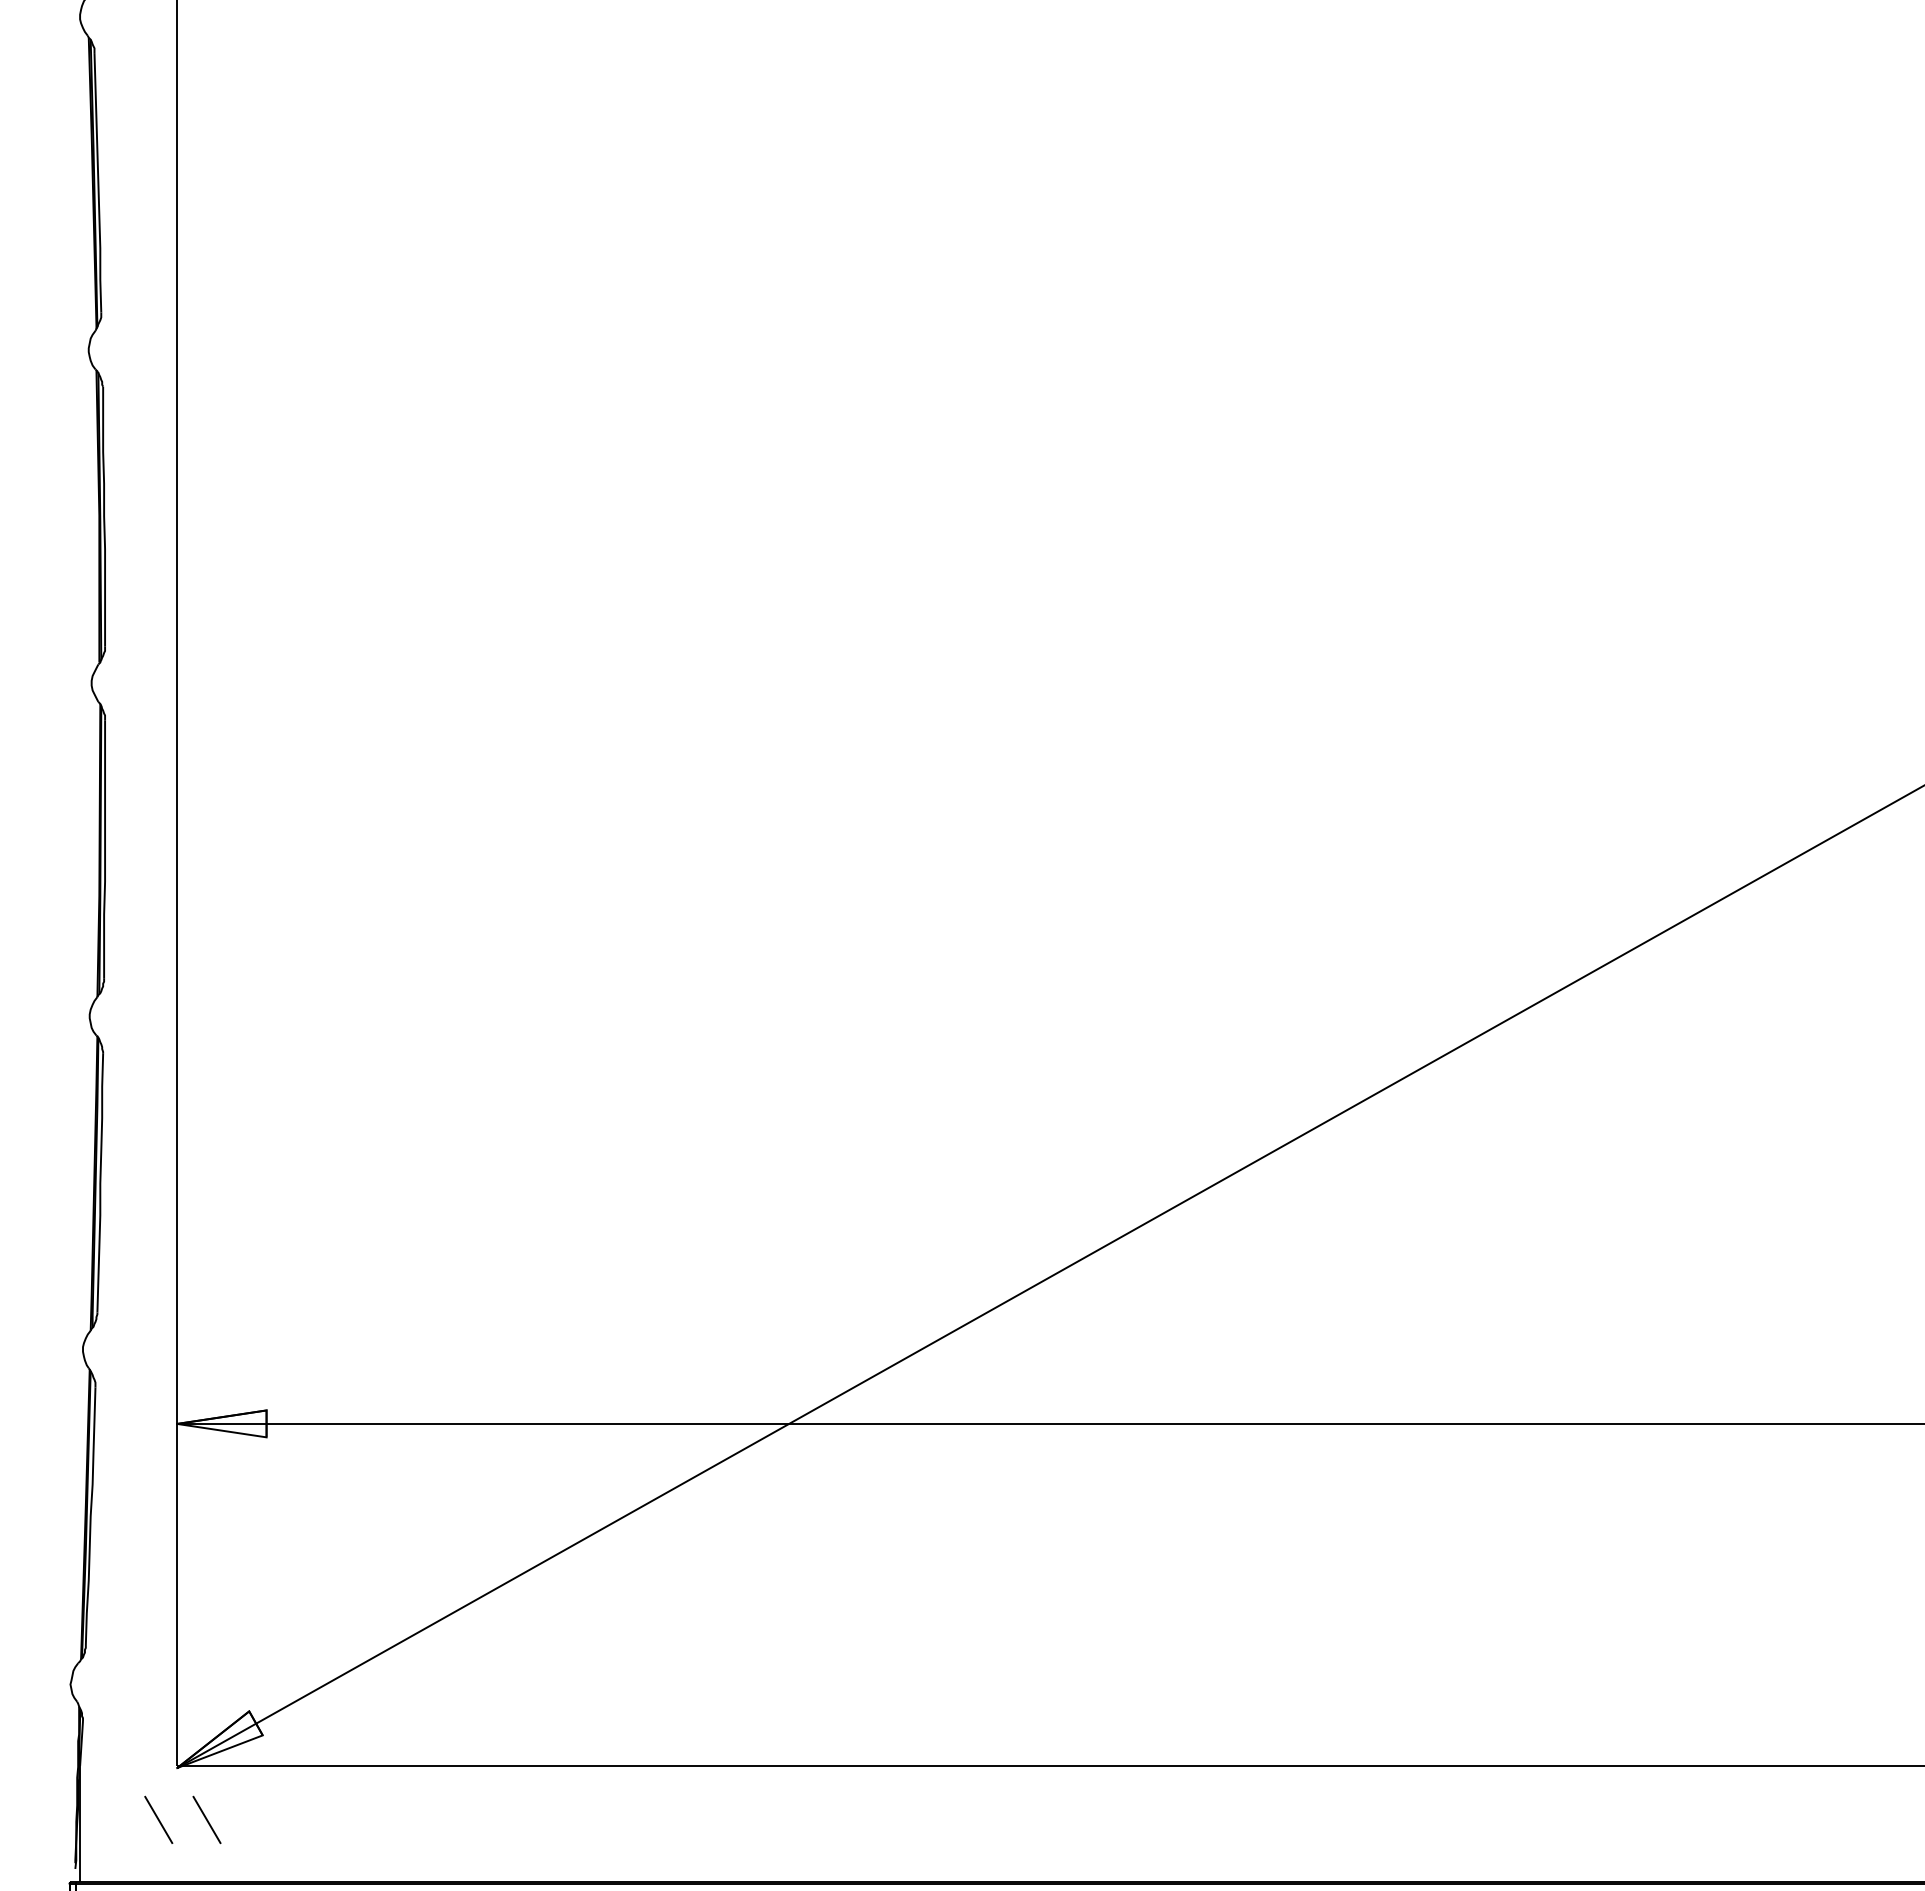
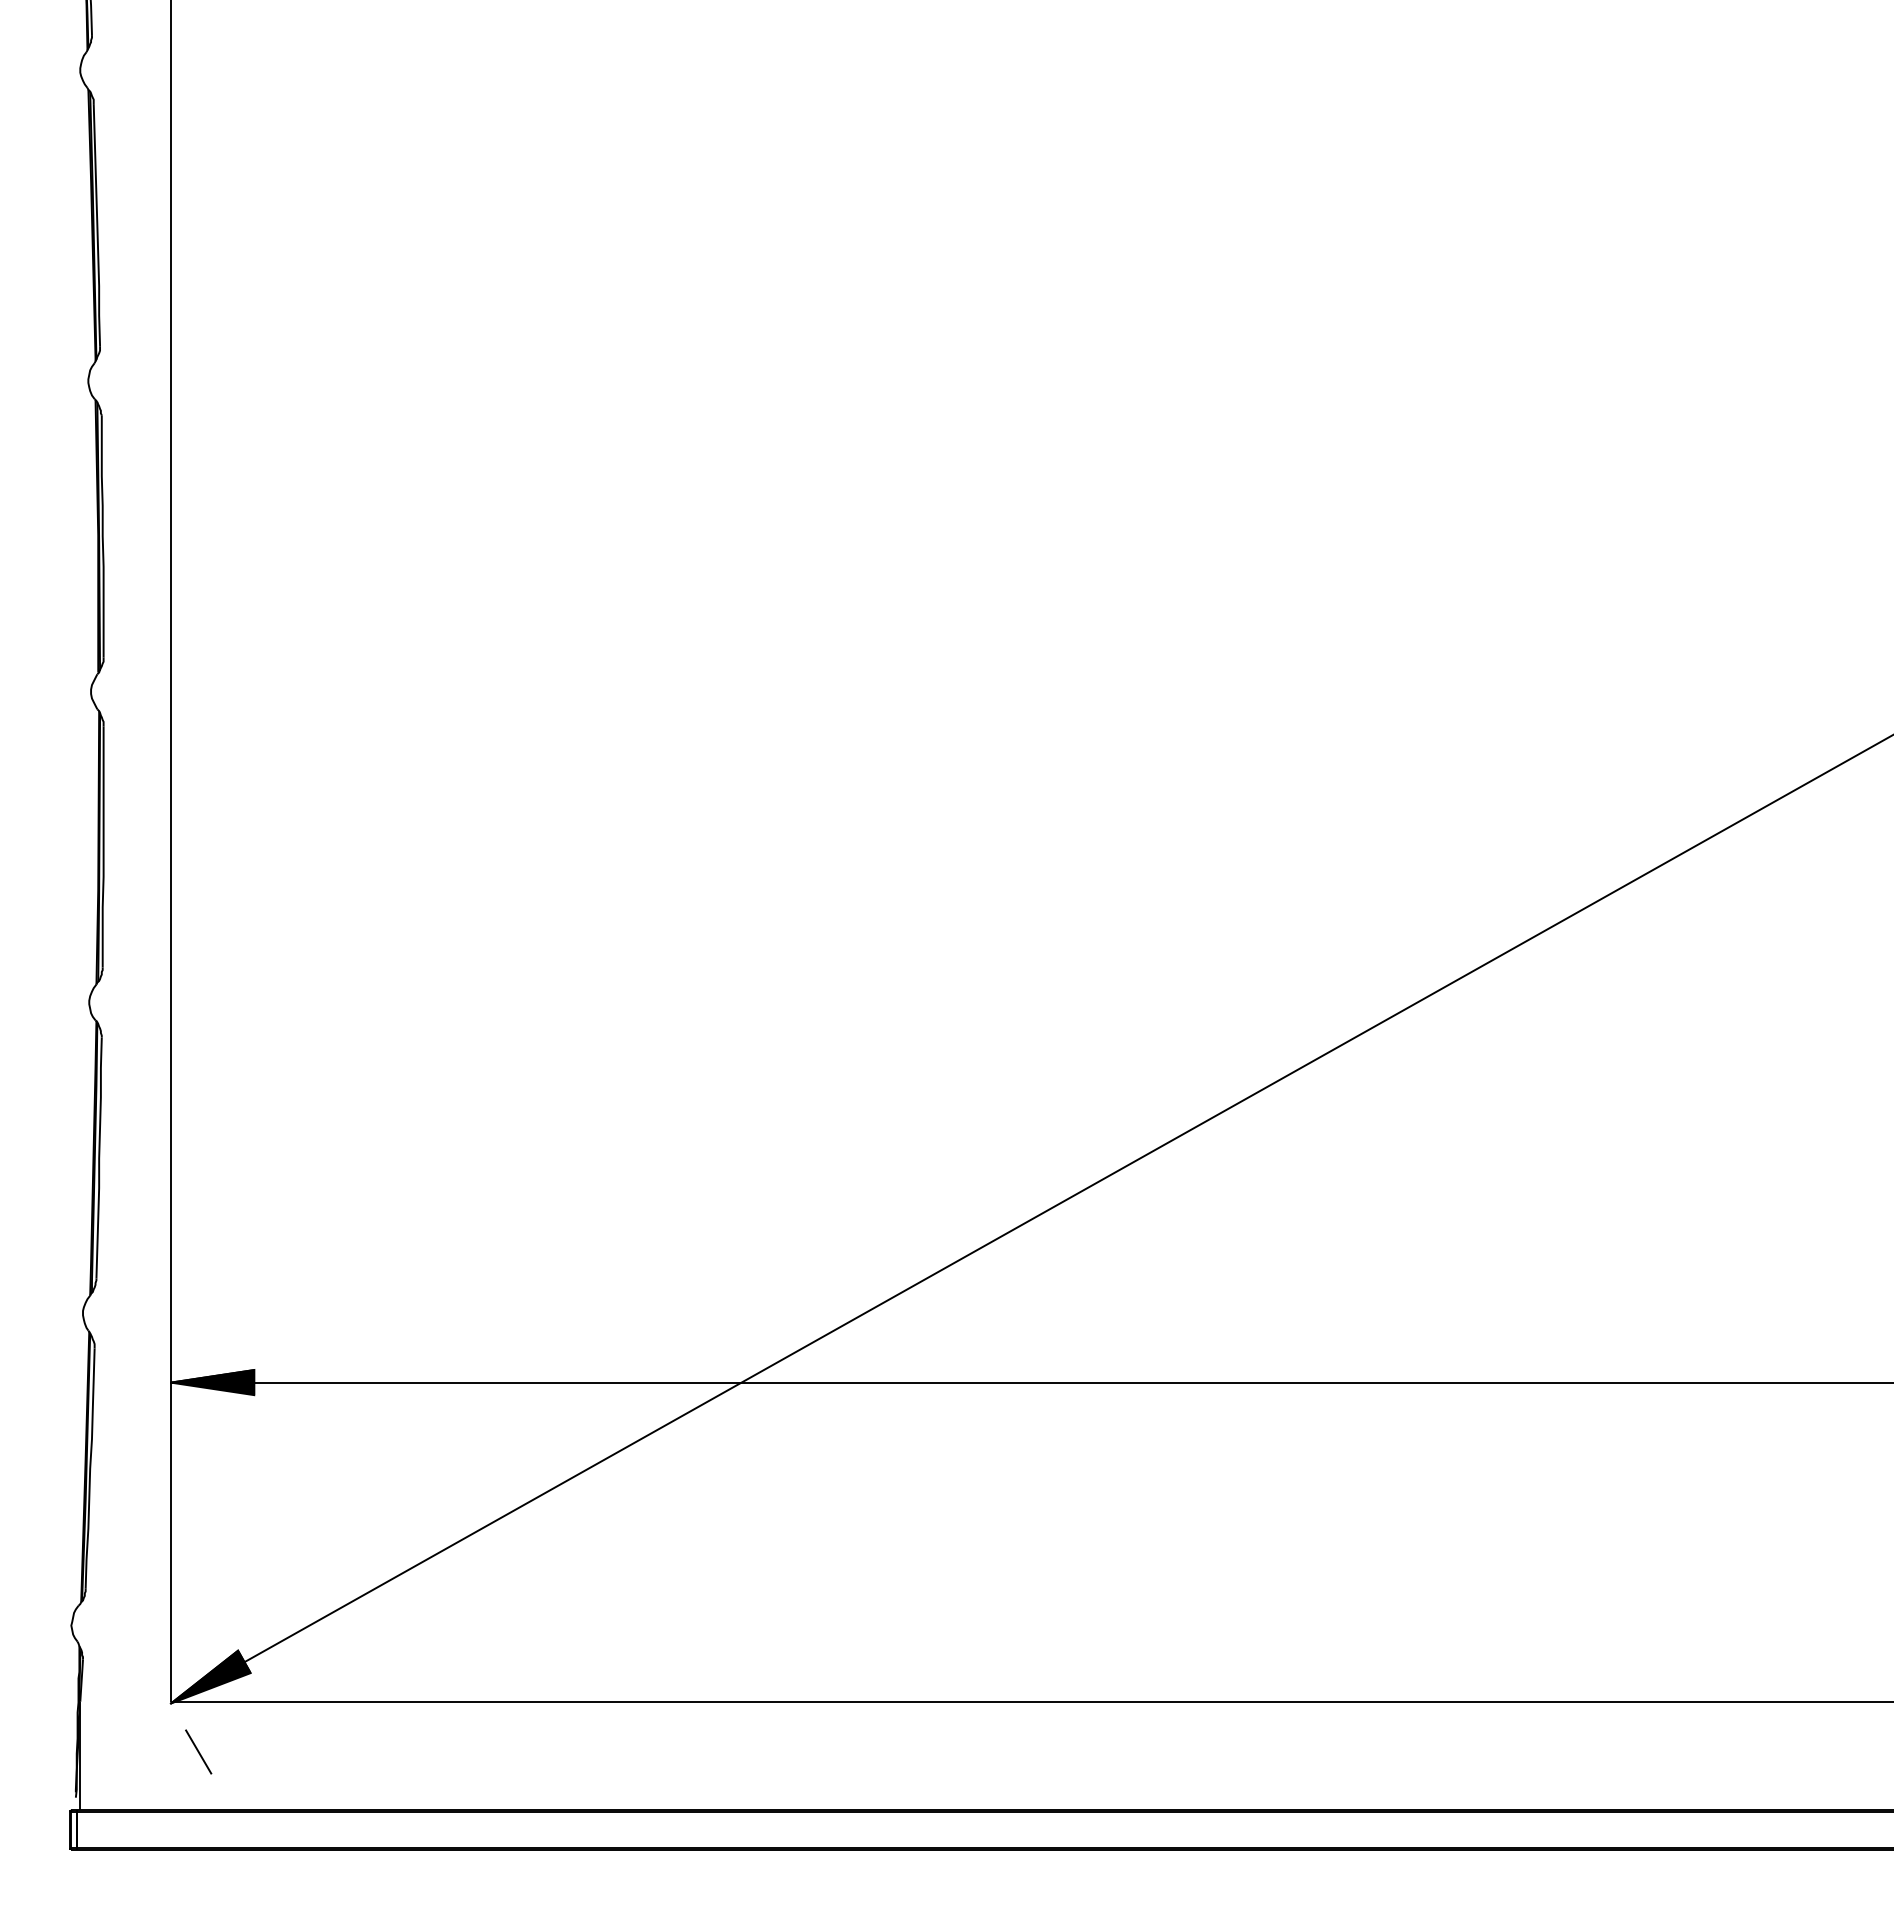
fill: (221, 1423) -> (212, 1382), added
fill: (219, 1739) -> (210, 1676), added
line: (158, 1819) -> (153, 1751), removed

